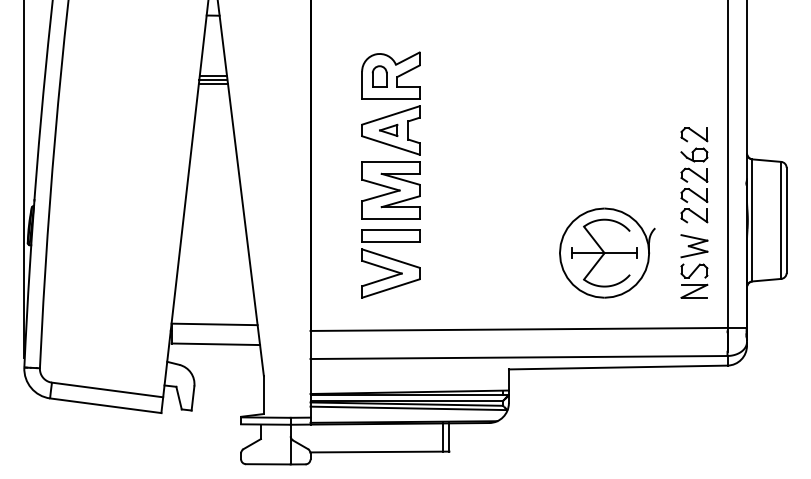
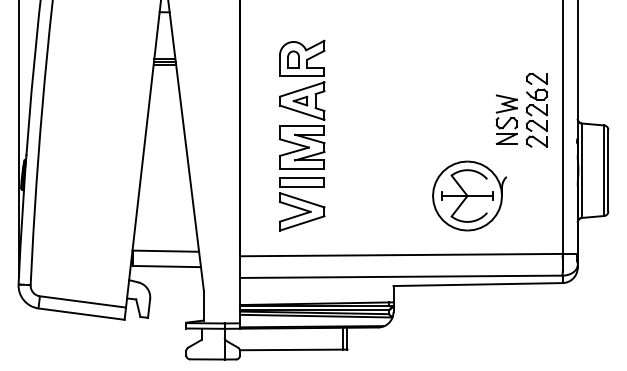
part: (694, 175) -> (537, 110), moved
part: (694, 266) -> (506, 119), moved

